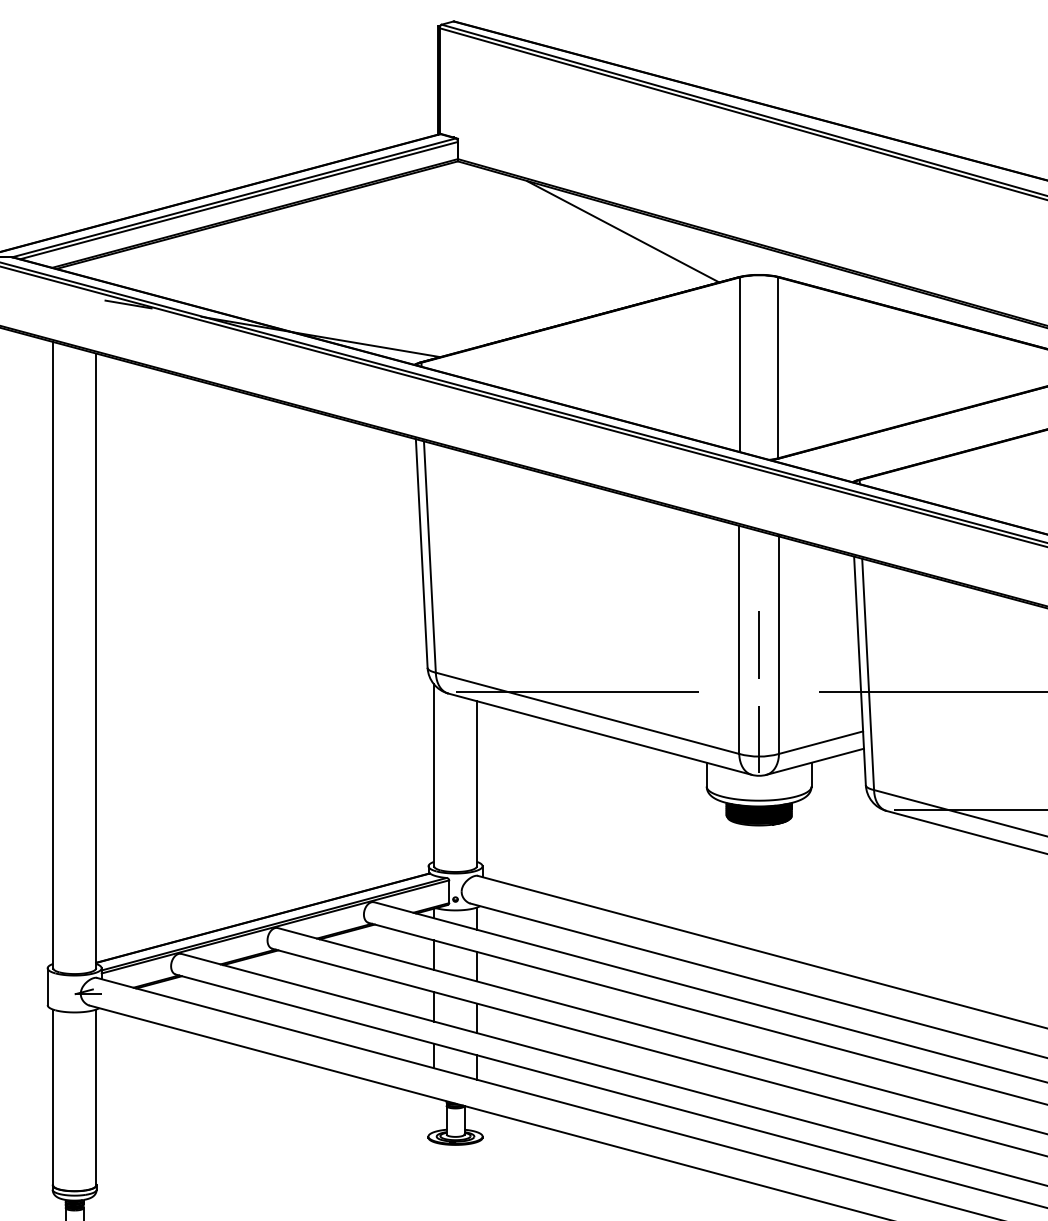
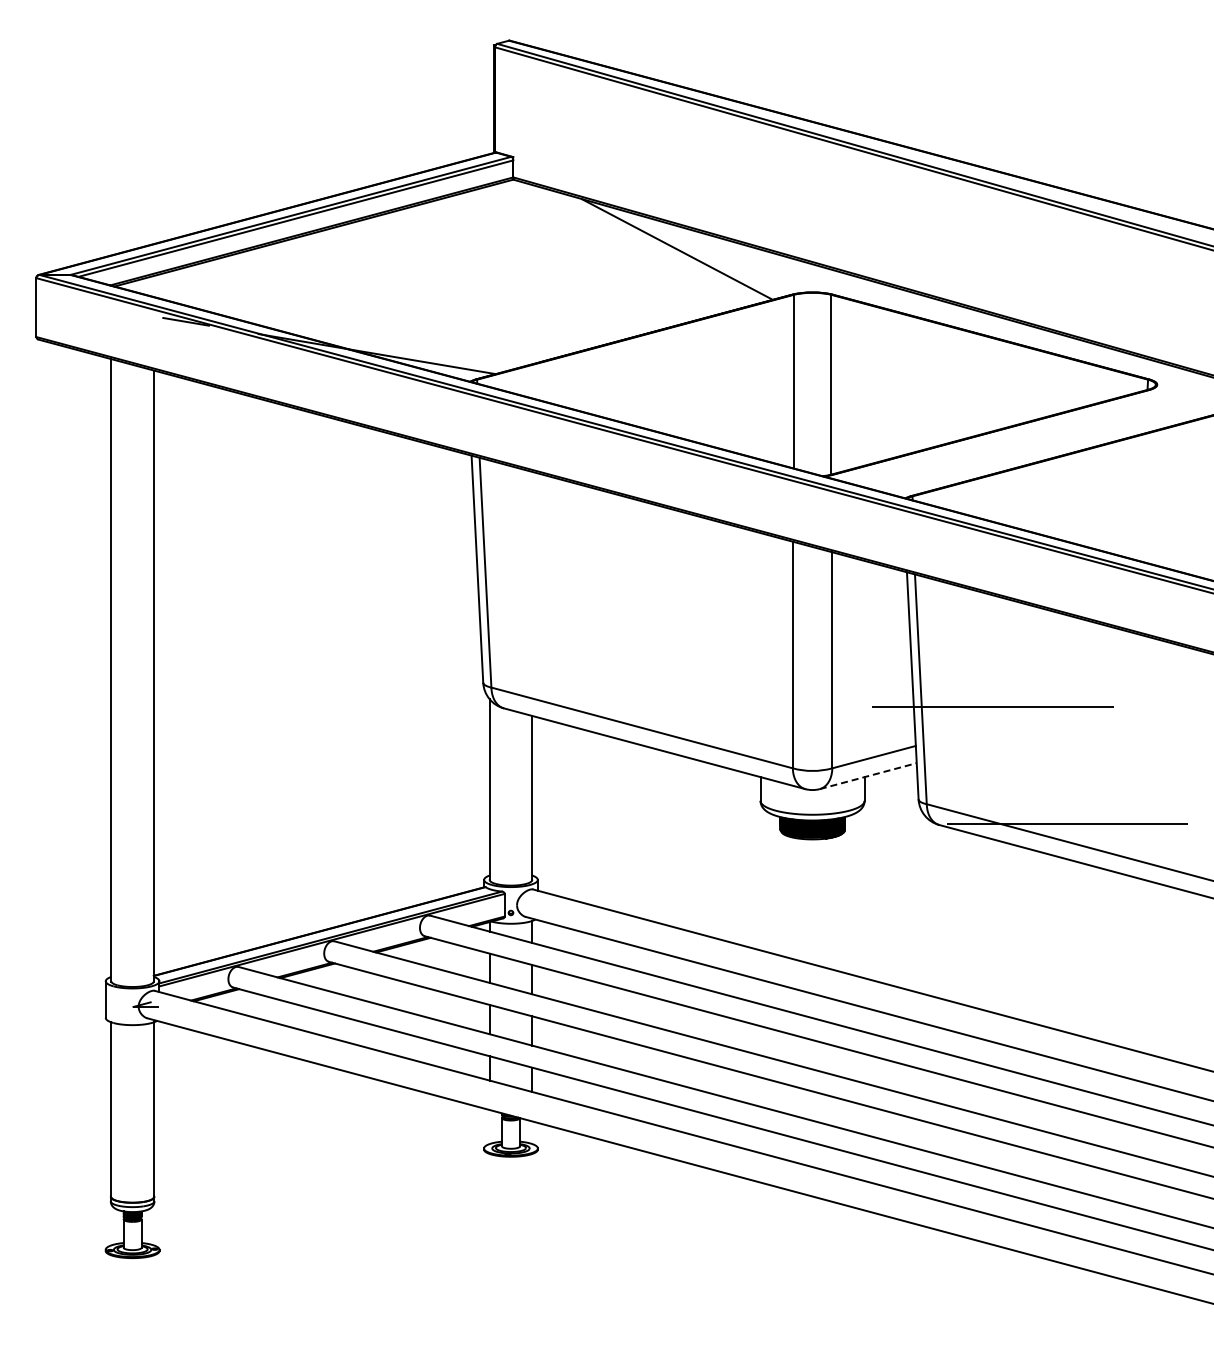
line: (759, 644) -> (812, 659), removed
line: (581, 692) -> (636, 707), removed
line: (759, 739) -> (812, 753), removed
line: (815, 762) -> (868, 776), solid -> dashed

